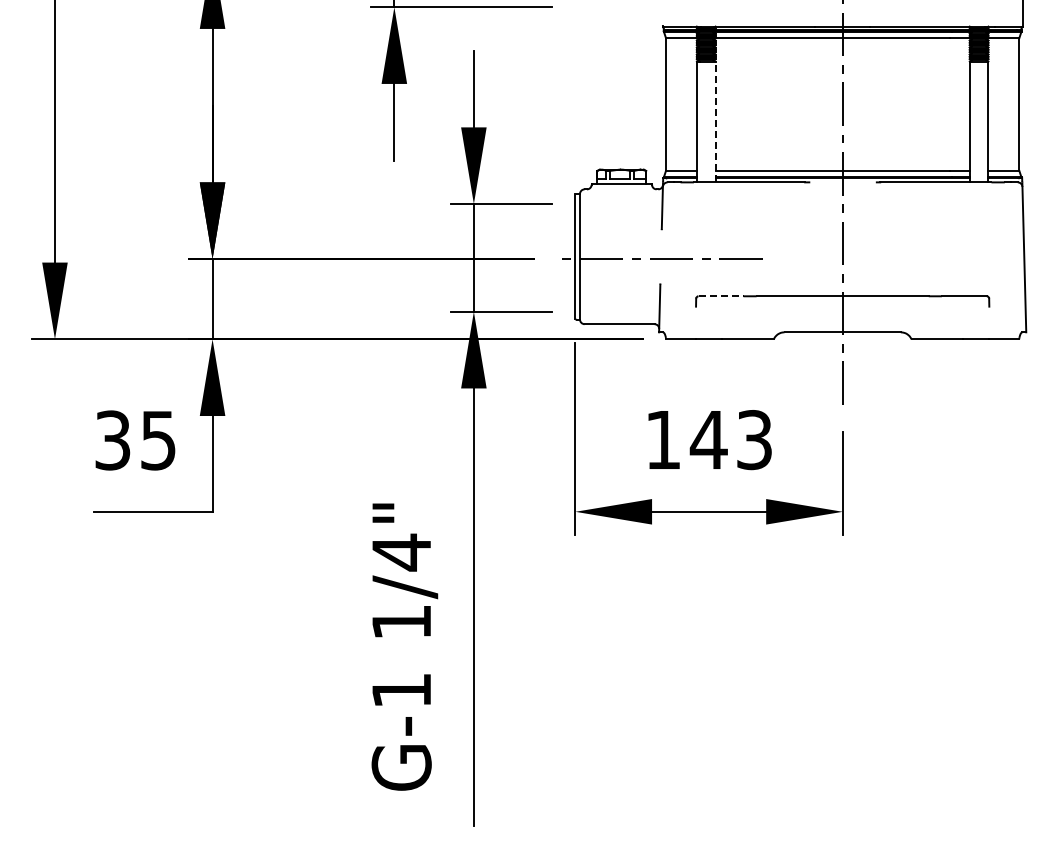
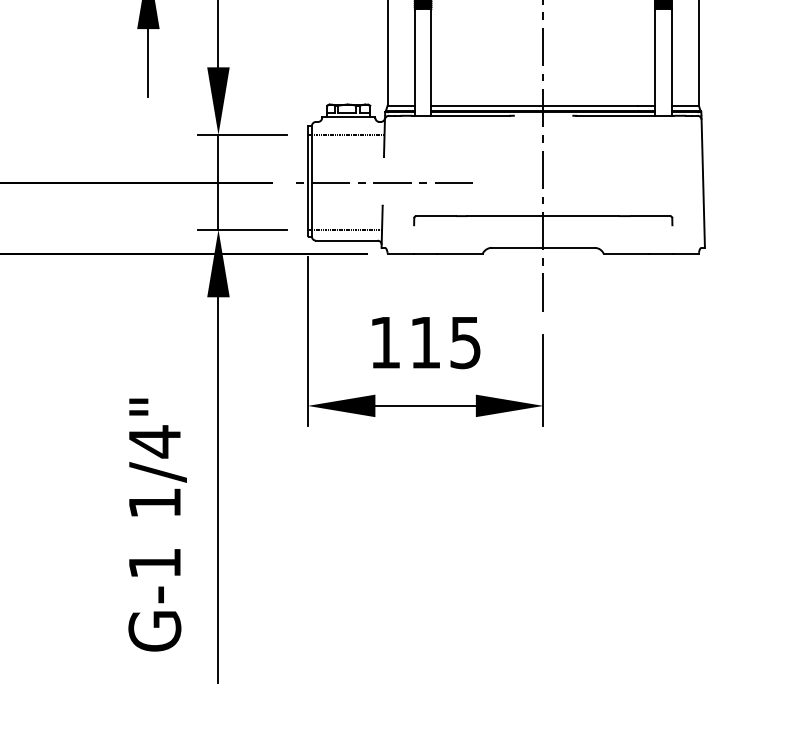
line: (715, 121) -> (431, 62), dashed -> solid
line: (618, 204) -> (345, 135), added
line: (721, 296) -> (436, 216), dashed -> solid
line: (617, 311) -> (344, 229), added
text: (730, 439) -> (444, 342), 143 -> 115

